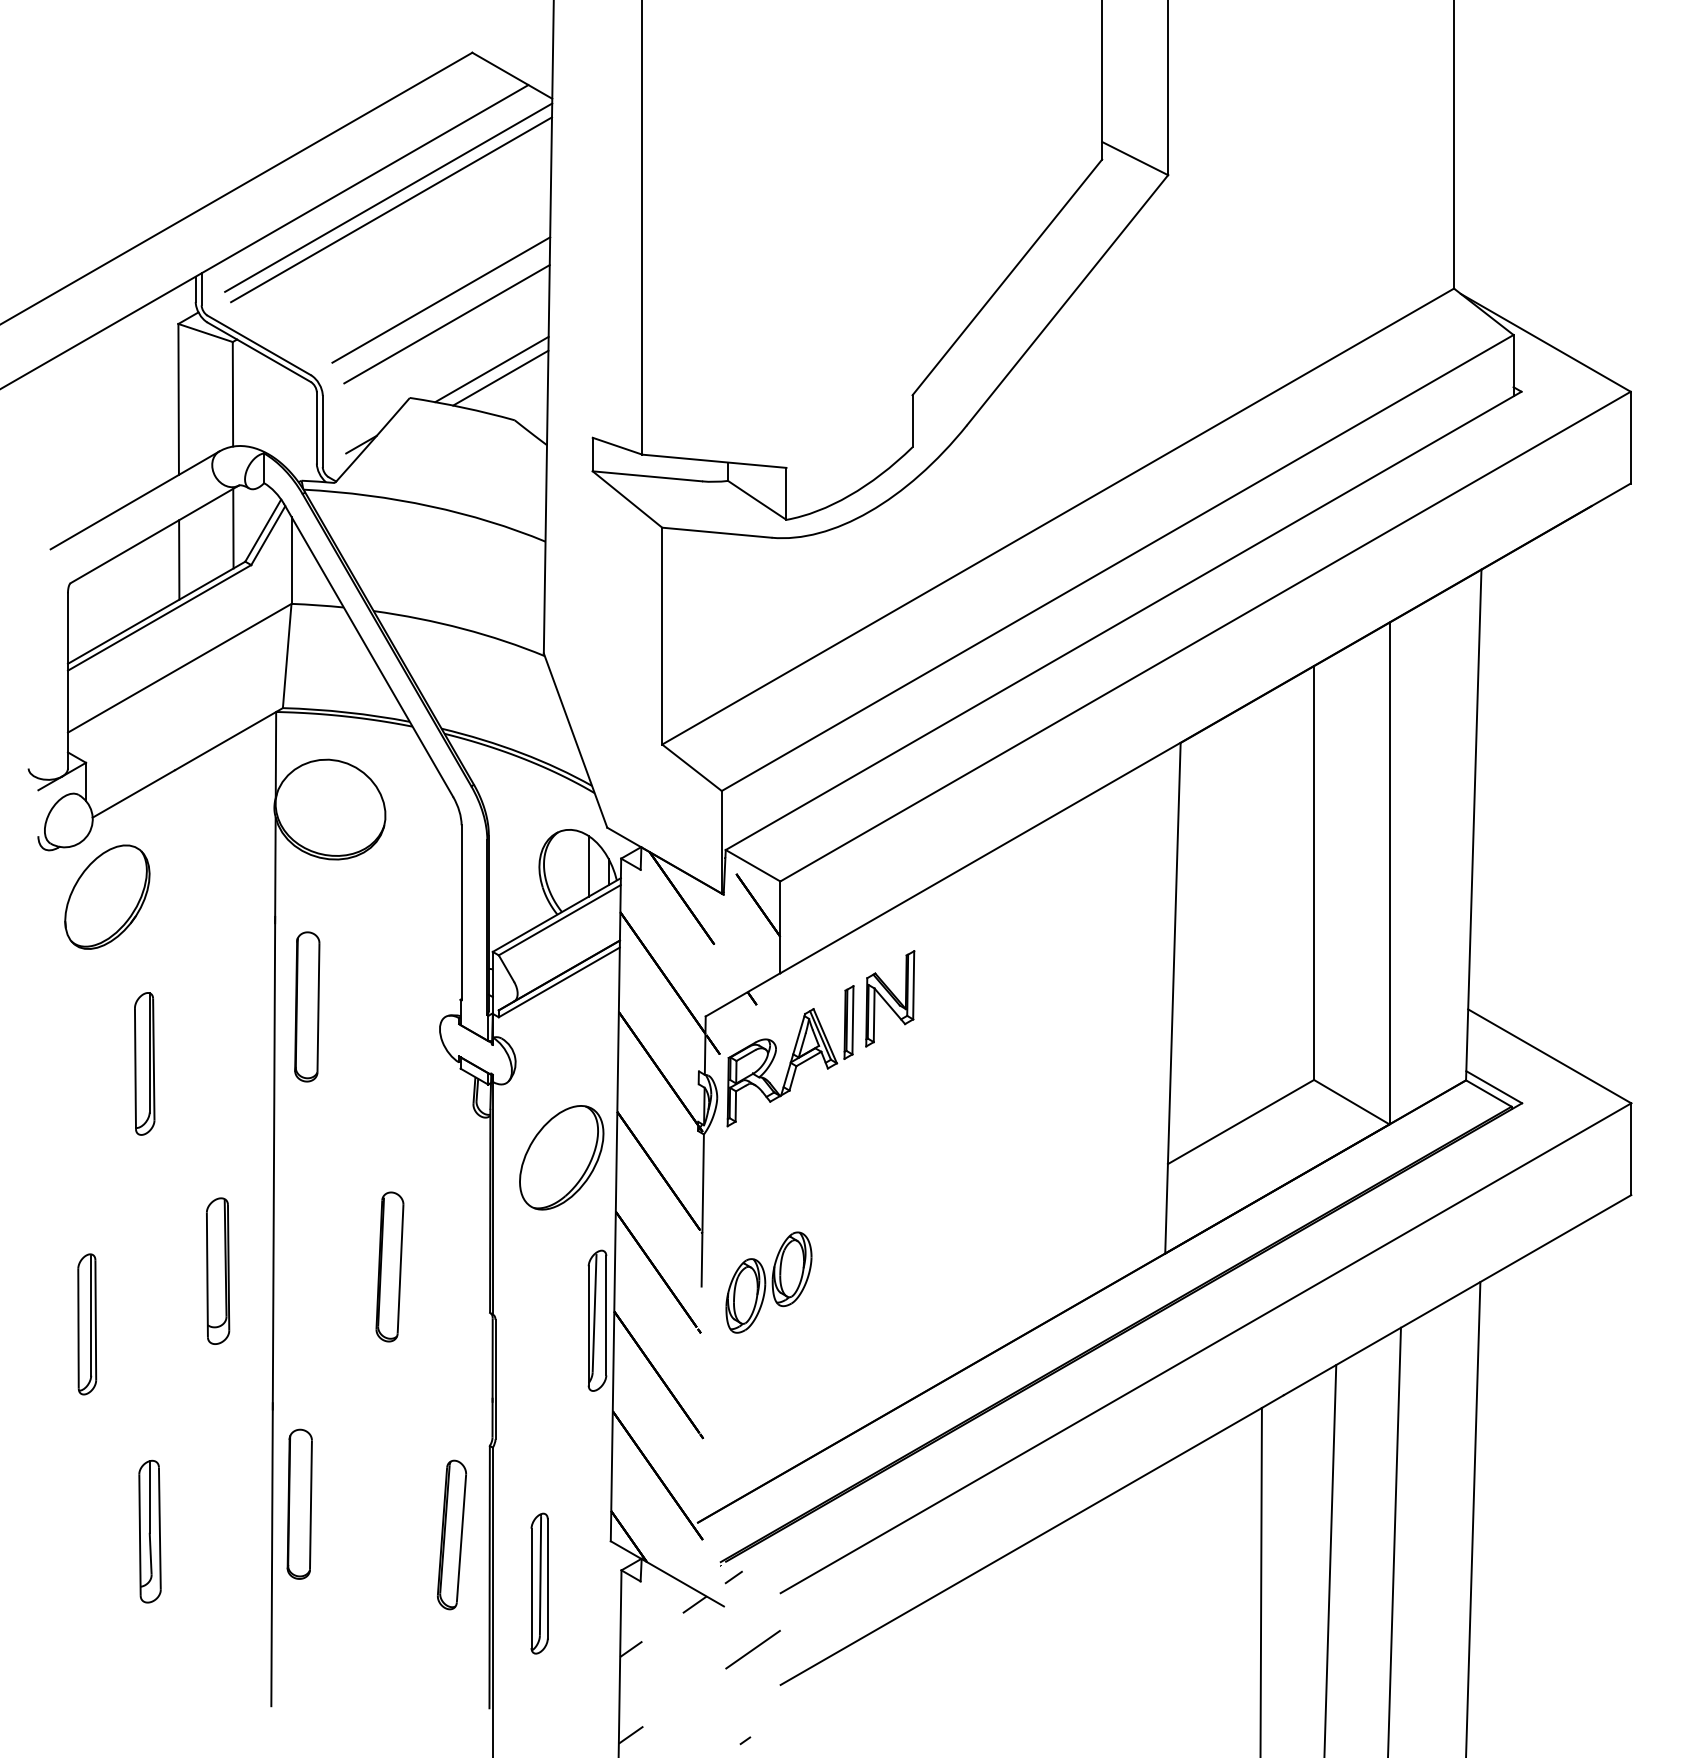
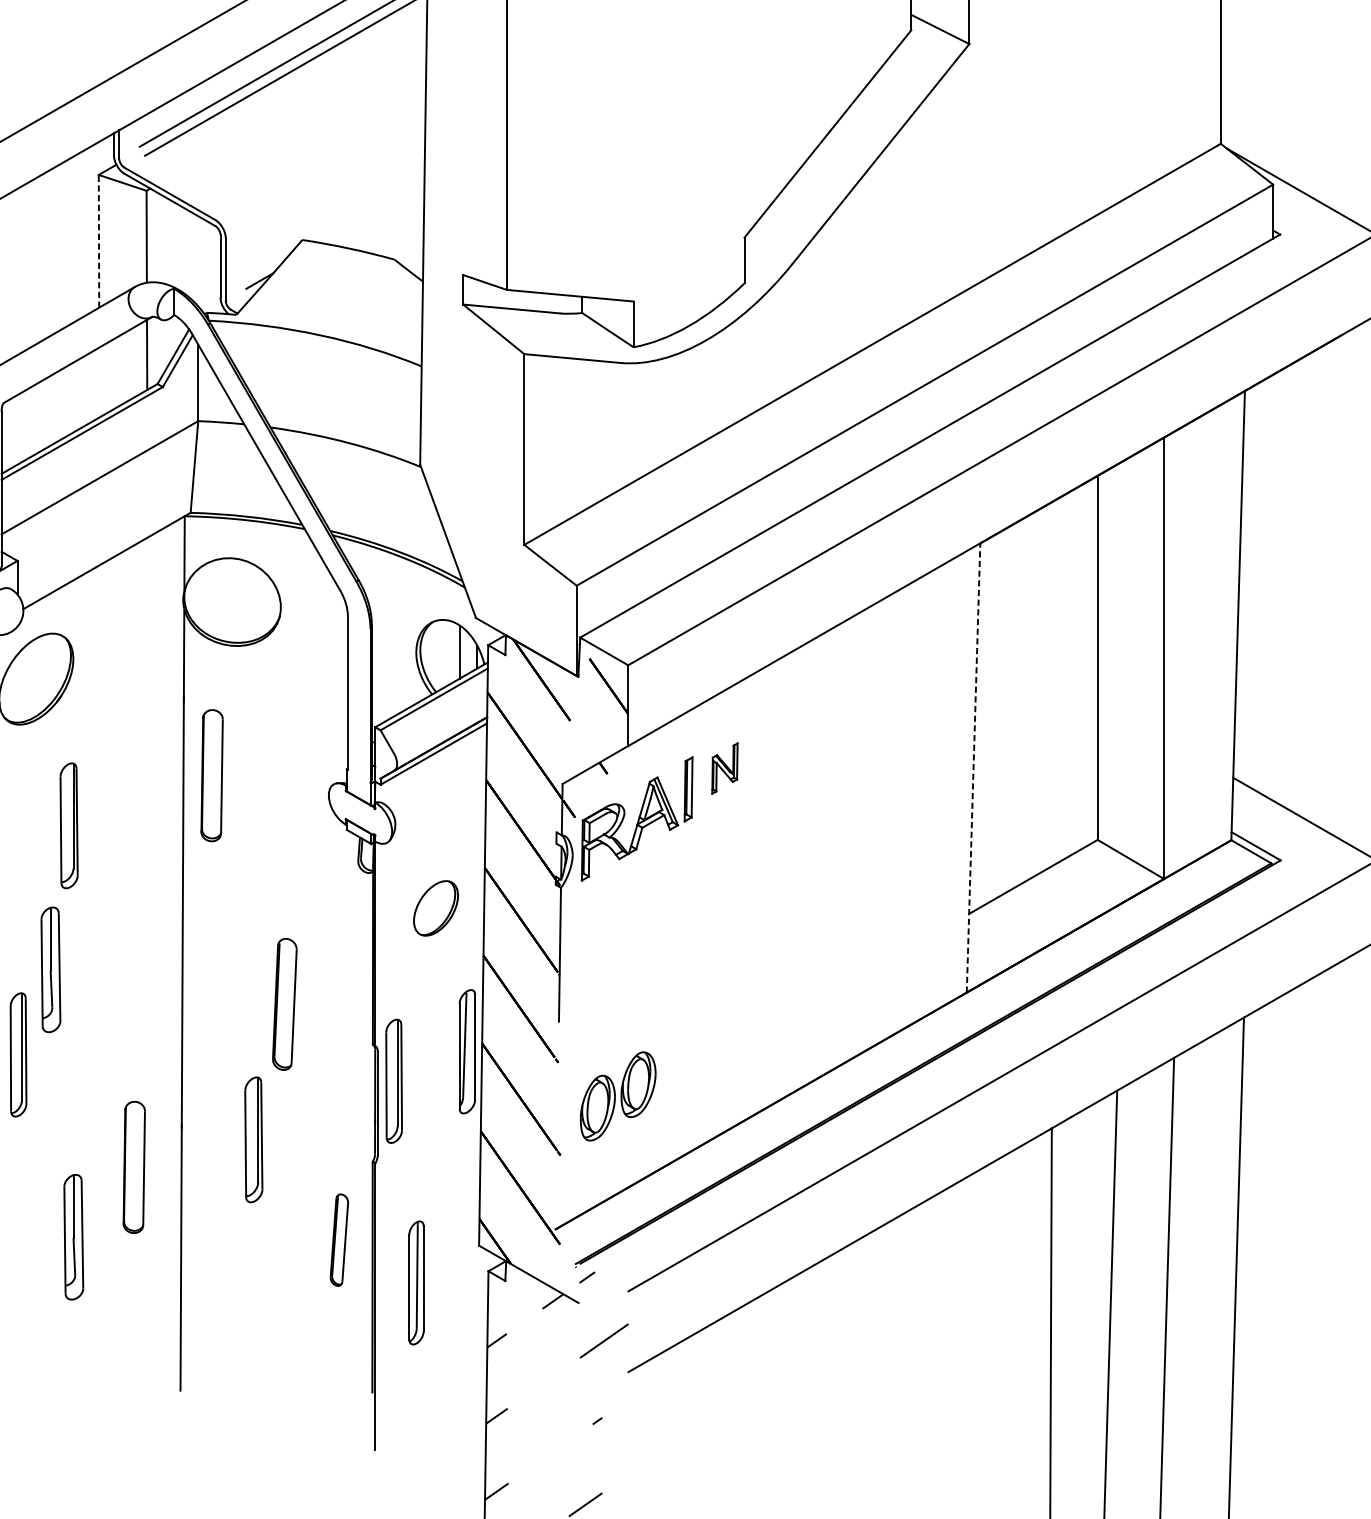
line: (441, 299) -> (330, 153), removed
line: (446, 324) -> (334, 175), removed
line: (491, 369) -> (374, 214), removed
line: (500, 377) -> (382, 222), removed
line: (178, 398) -> (98, 240), solid -> dashed
line: (179, 559) -> (99, 382), removed
line: (1172, 997) -> (973, 767), solid -> dashed
part: (890, 998) -> (725, 768), size x0.6
part: (561, 1157) -> (435, 908), size x0.6
part: (123, 1227) -> (50, 969), added
part: (218, 1270) -> (134, 1007), removed
part: (768, 1282) -> (617, 1096), moved
part: (514, 1354) -> (394, 1081), added
part: (354, 1420) -> (253, 1139), added
part: (299, 1503) -> (134, 1166), moved
part: (451, 1534) -> (338, 1239), size x0.7

